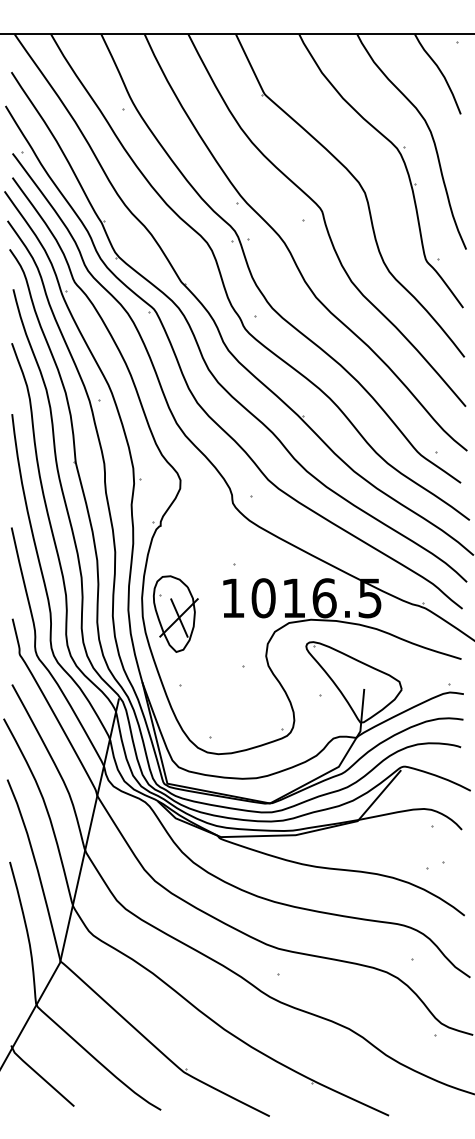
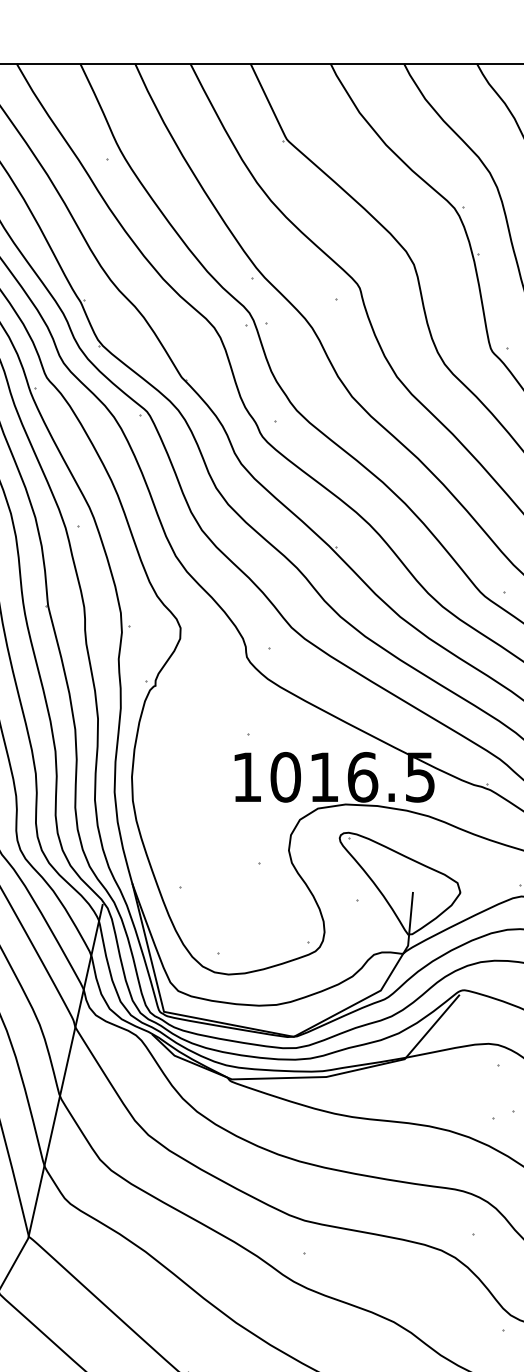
part: (175, 613) -> (174, 796), removed

